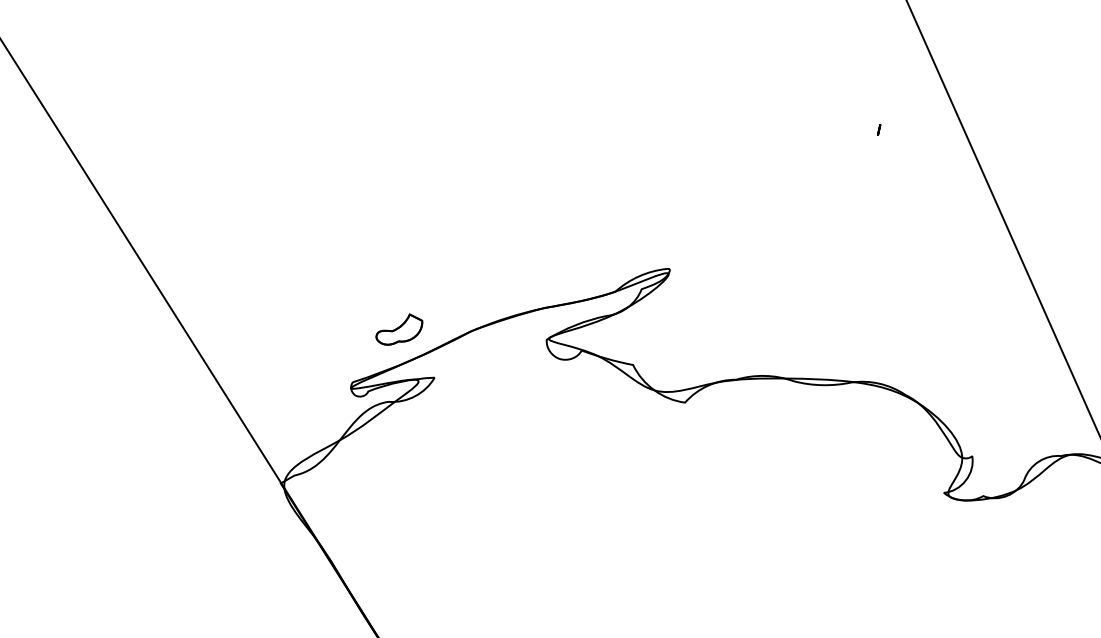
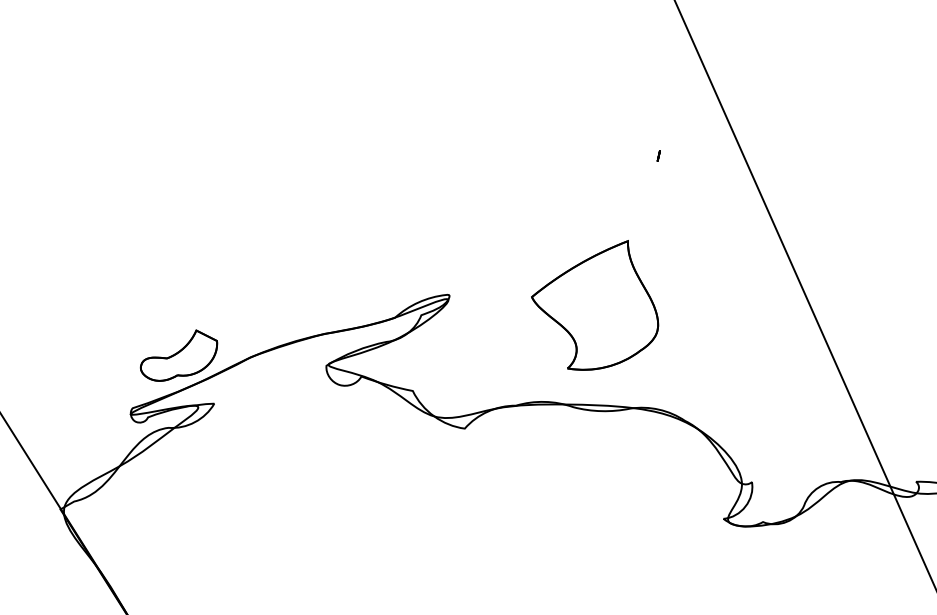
part: (815, 279) -> (595, 305), added
part: (399, 329) -> (179, 355), size x1.67

